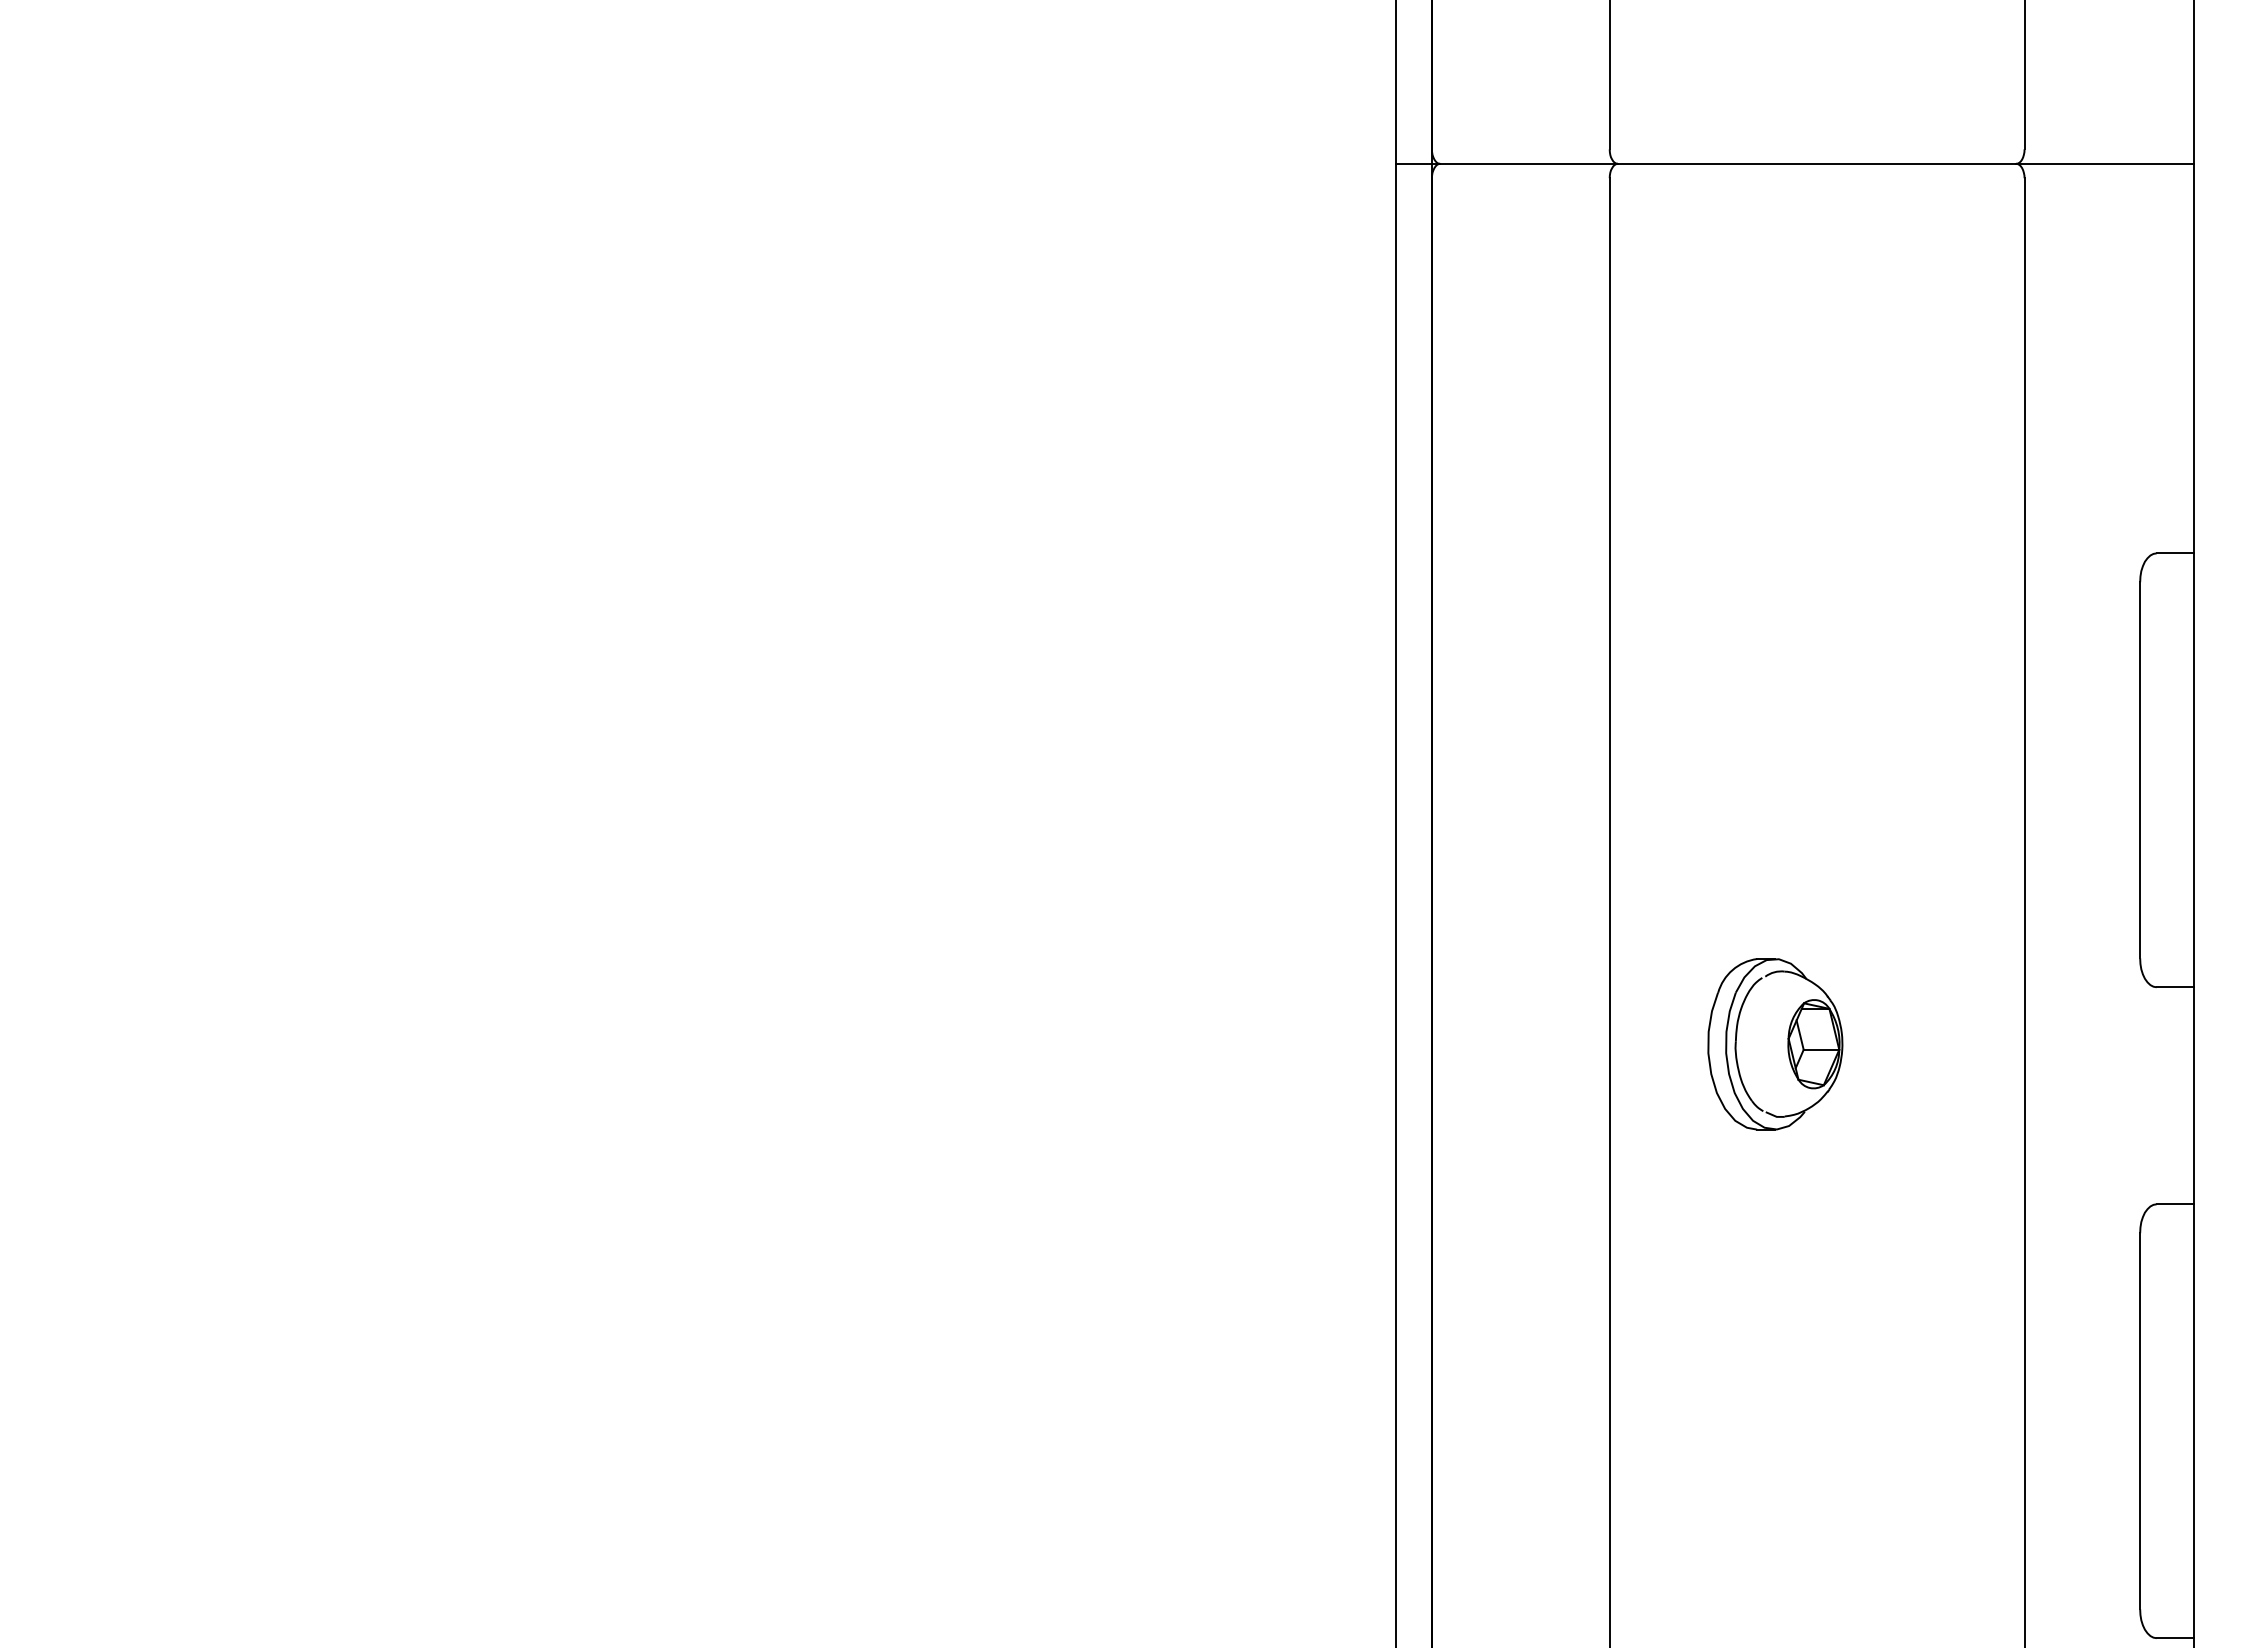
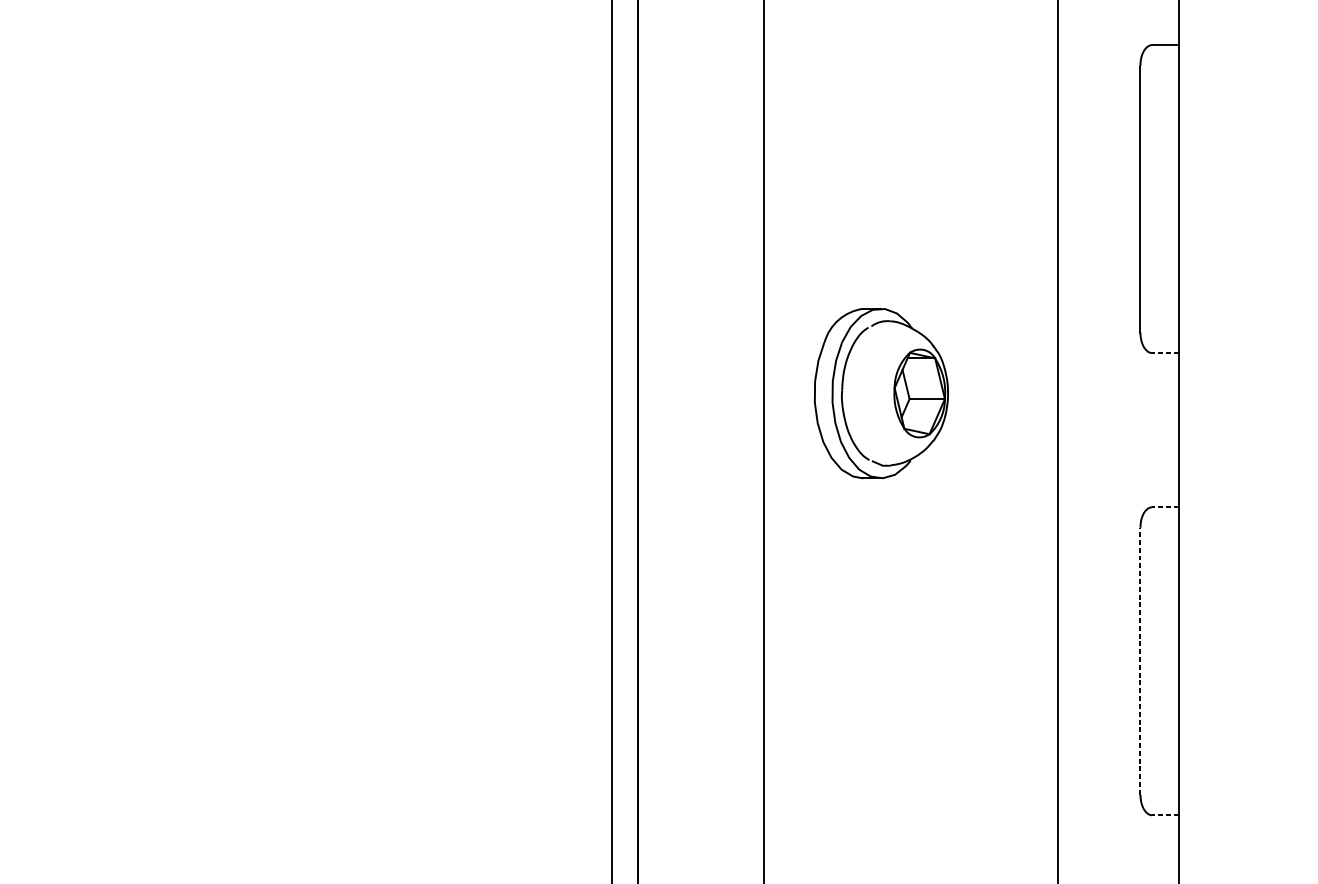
line: (2175, 987) -> (1165, 353), solid -> dashed
part: (1775, 1044) -> (881, 393), size x1.4
line: (2175, 1204) -> (1165, 507), solid -> dashed
line: (2140, 1420) -> (1140, 660), solid -> dashed
line: (2175, 1638) -> (1165, 815), solid -> dashed

